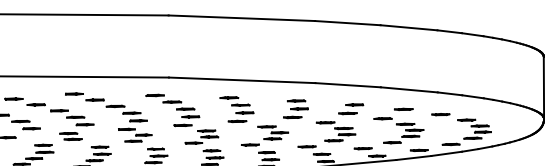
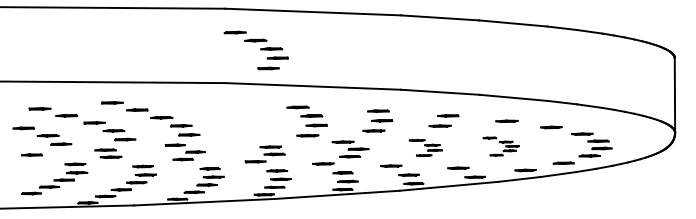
part: (172, 110) -> (255, 50), moved
part: (399, 130) -> (501, 146), size x0.6
part: (335, 131) -> (425, 147), size x0.7

